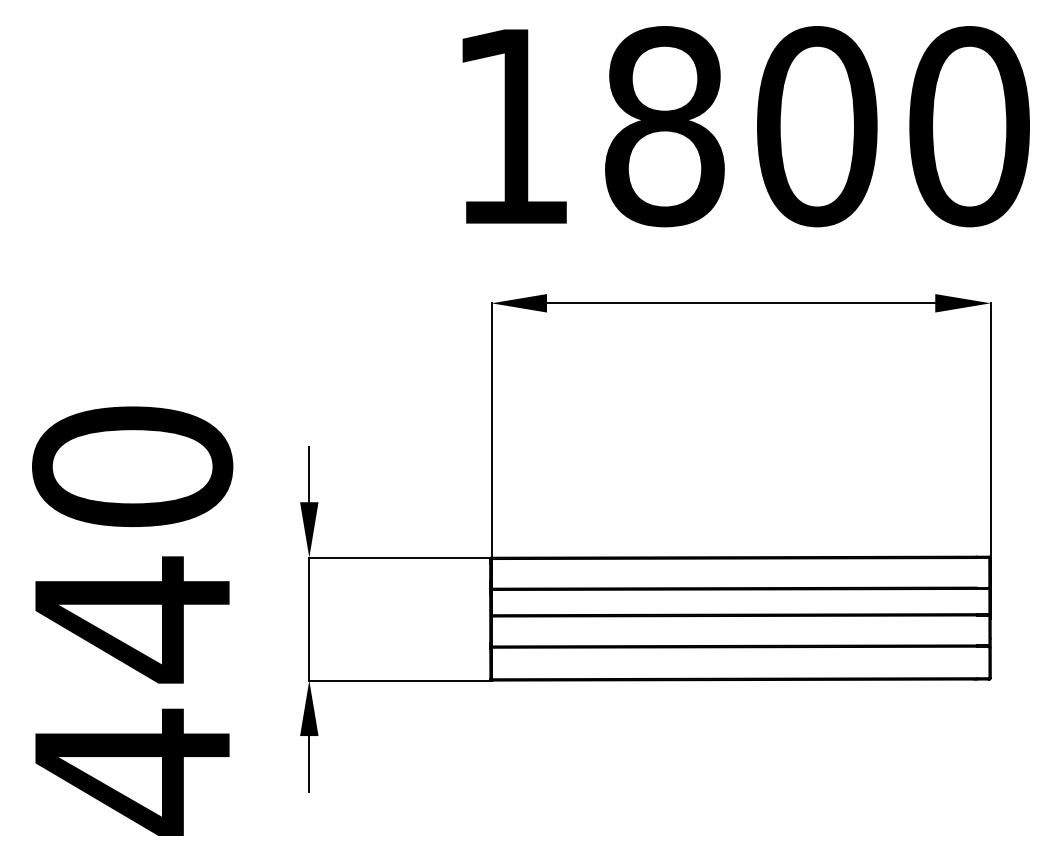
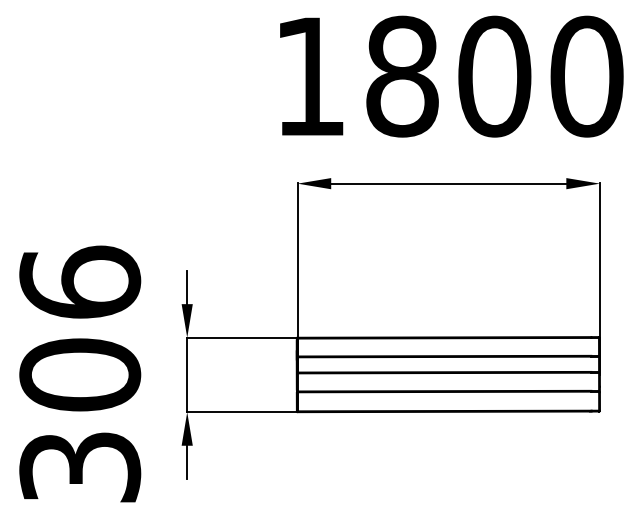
text: (133, 620) -> (80, 375), 440 -> 306

